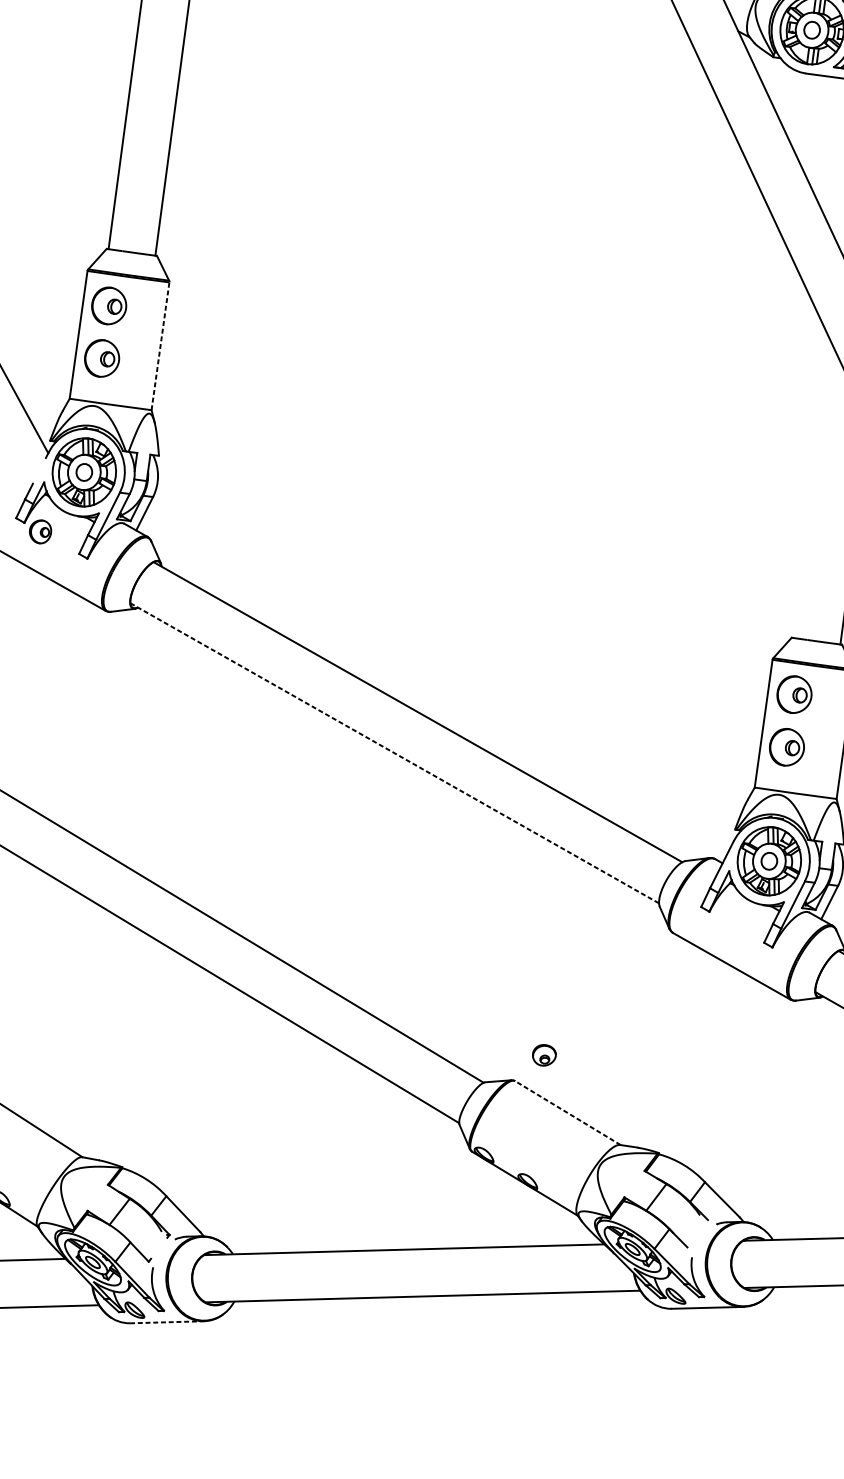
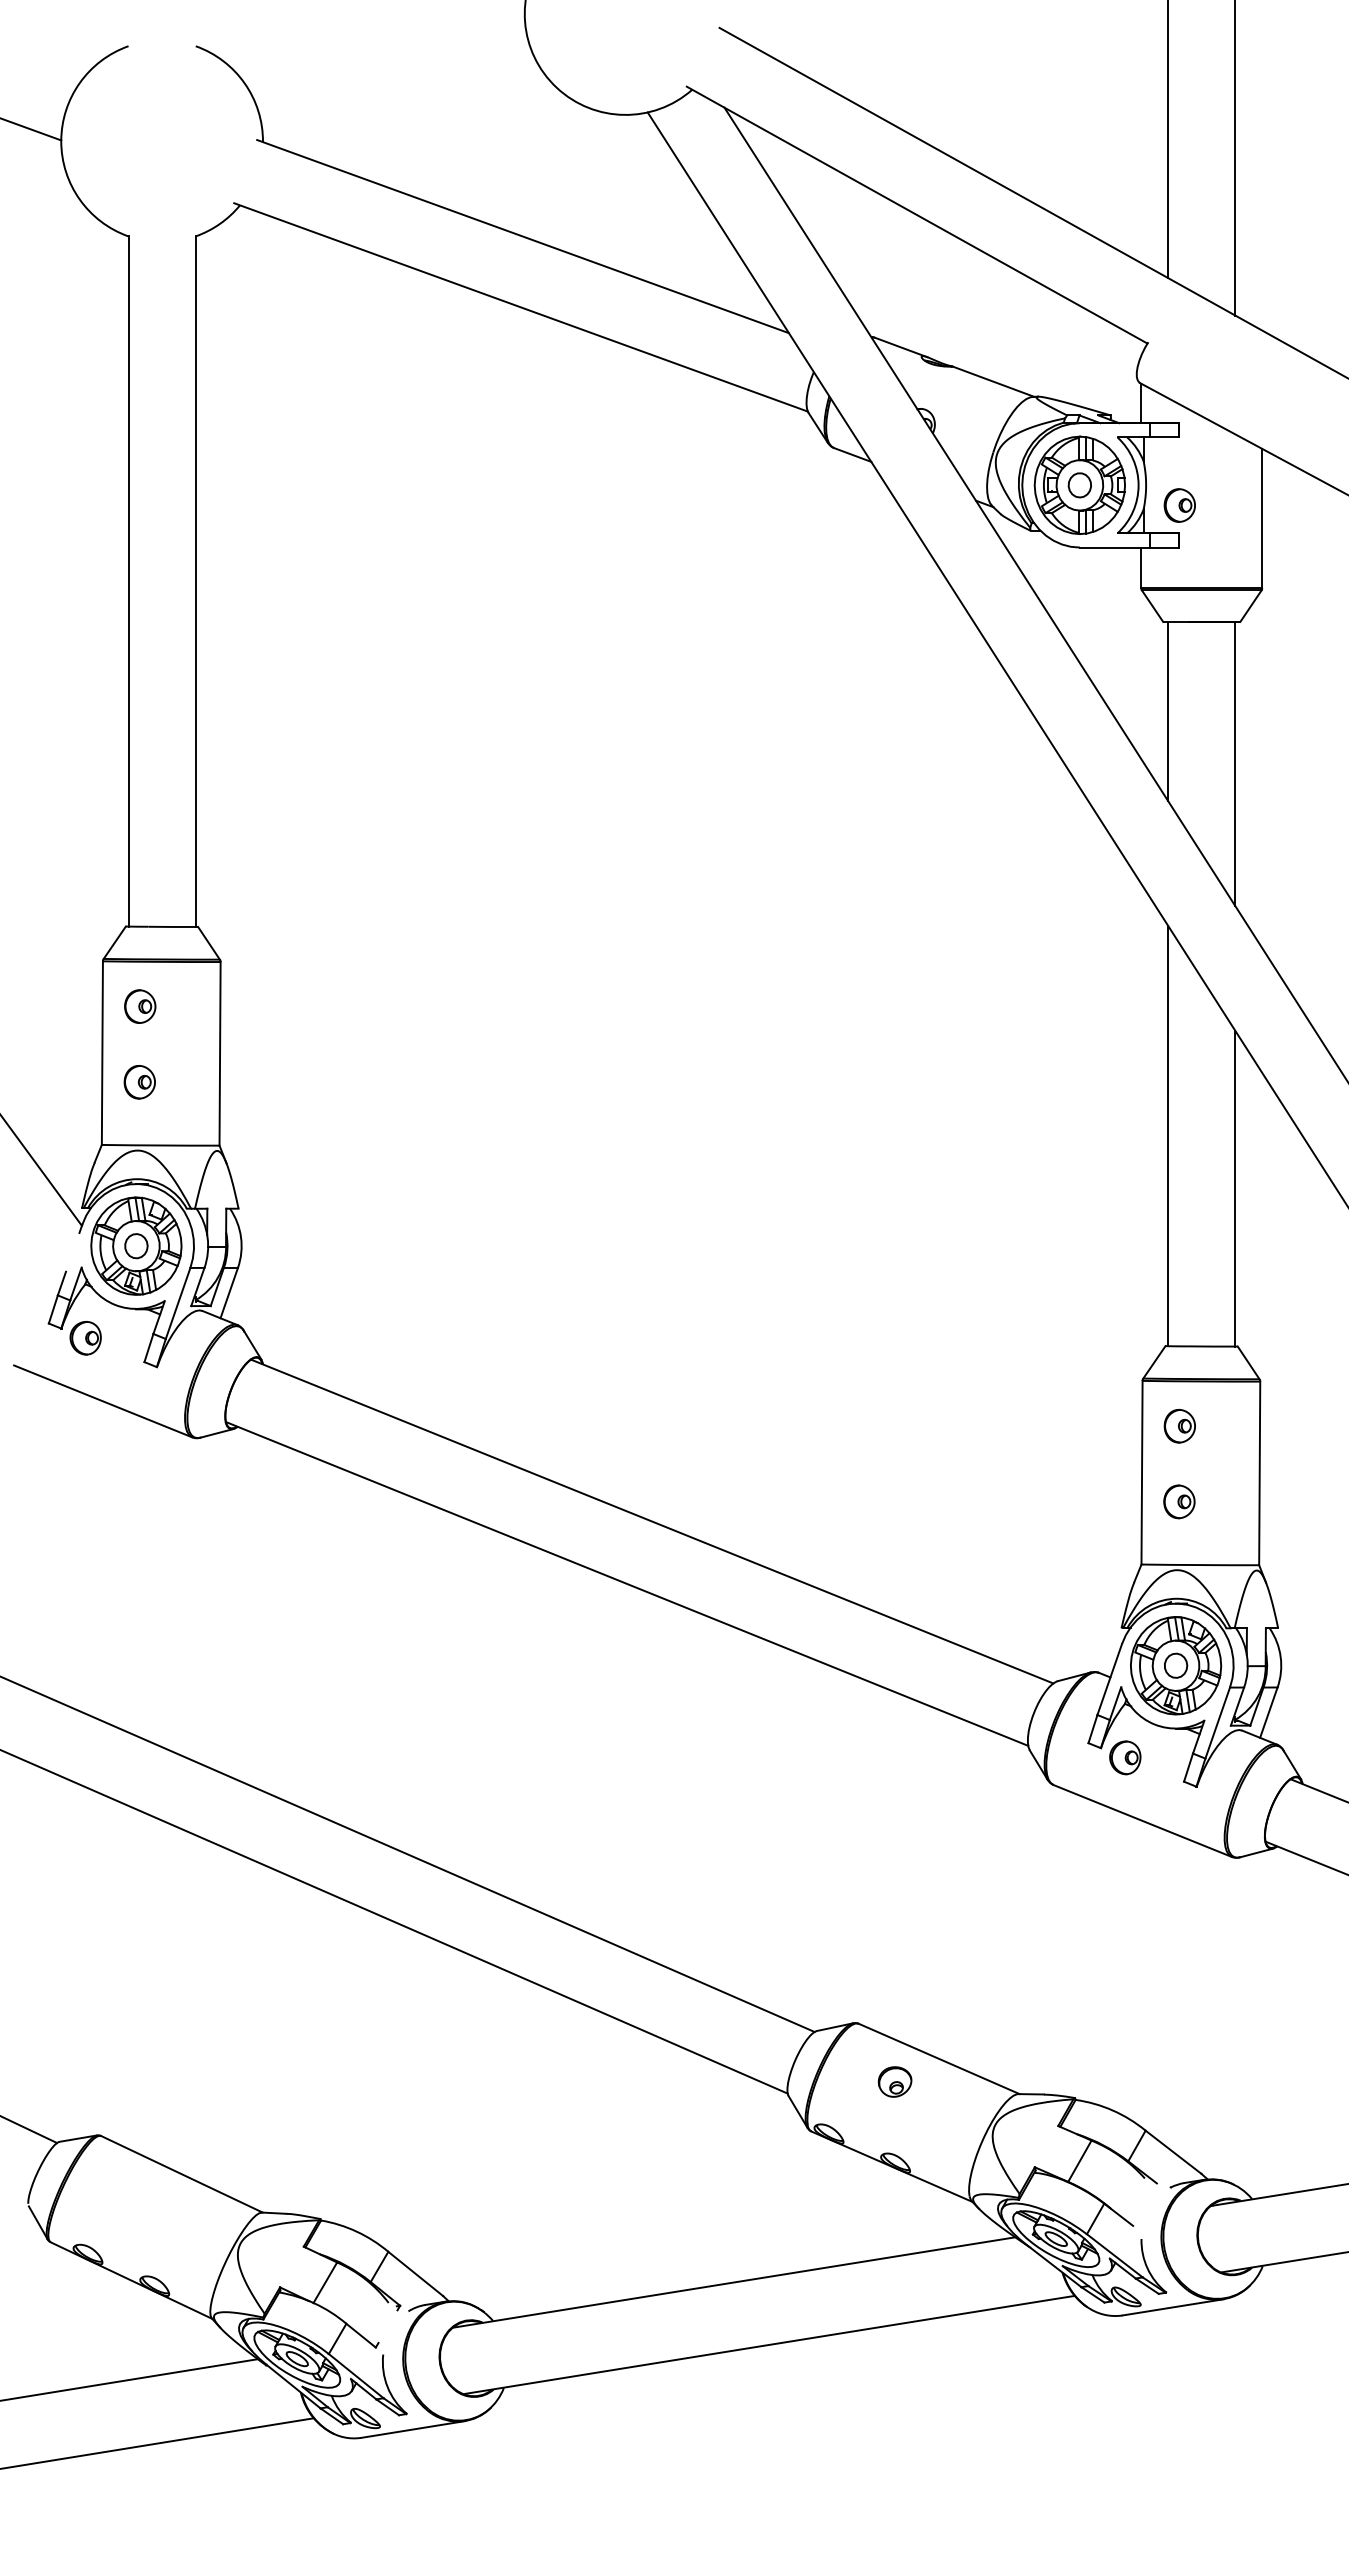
part: (109, 305) -> (140, 1006), size x0.62
line: (160, 346) -> (220, 1053), dashed -> solid
part: (101, 358) -> (139, 1082), size x0.62
line: (813, 491) -> (1168, 1135), added
part: (794, 694) -> (1179, 1426), size x0.62
part: (787, 747) -> (1179, 1501), size x0.62
line: (395, 753) -> (627, 1583), dashed -> solid
part: (725, 920) -> (1125, 1757), added
part: (543, 1055) -> (894, 2081), moved
line: (568, 1112) -> (939, 2058), dashed -> solid
line: (167, 1322) -> (413, 2429), dashed -> solid

